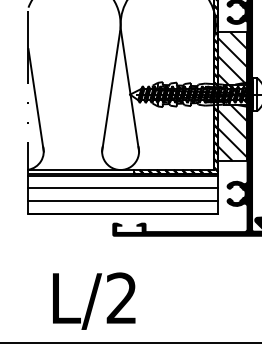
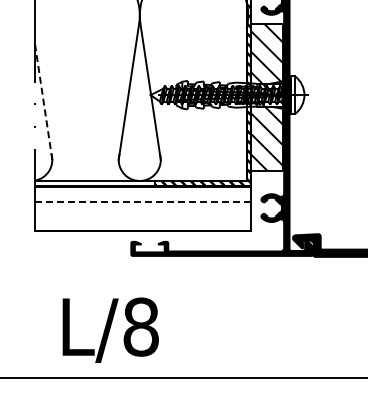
line: (36, 100) -> (43, 101), solid -> dashed
line: (122, 188) -> (142, 201), solid -> dashed
line: (122, 201) -> (142, 216), removed
text: (121, 297) -> (140, 326), L/2 -> L/8

